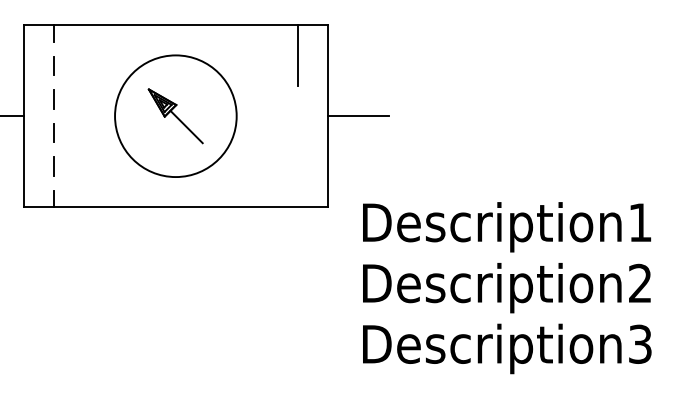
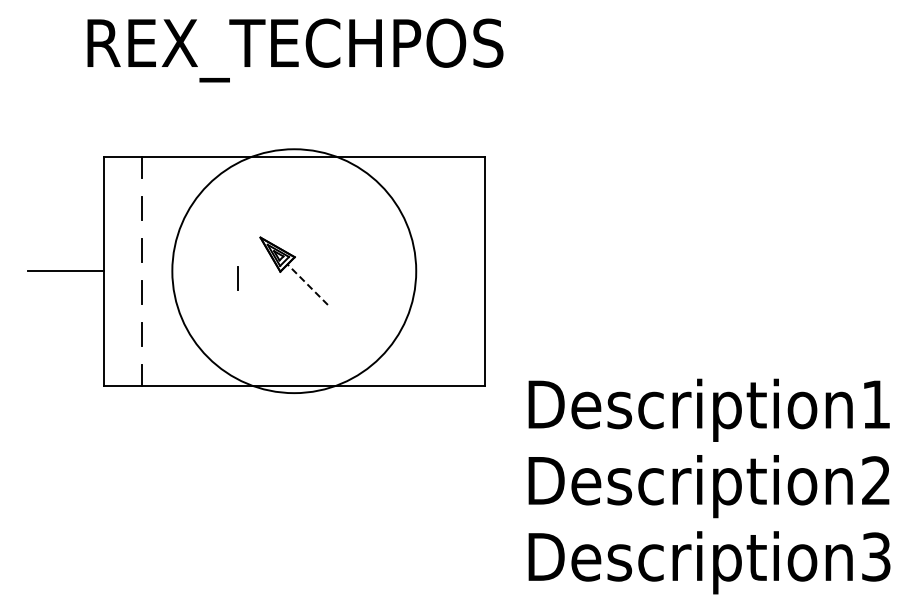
line: (297, 55) -> (446, 194), removed
circle: (176, 115) -> (294, 270), size x1.6
line: (358, 116) -> (522, 271), removed
line: (130, 122) -> (237, 278), added
line: (186, 126) -> (307, 284), solid -> dashed

